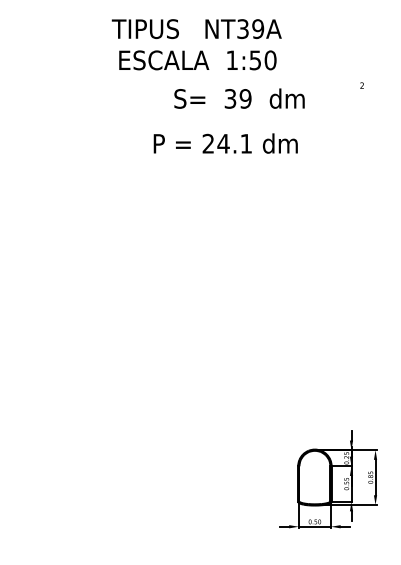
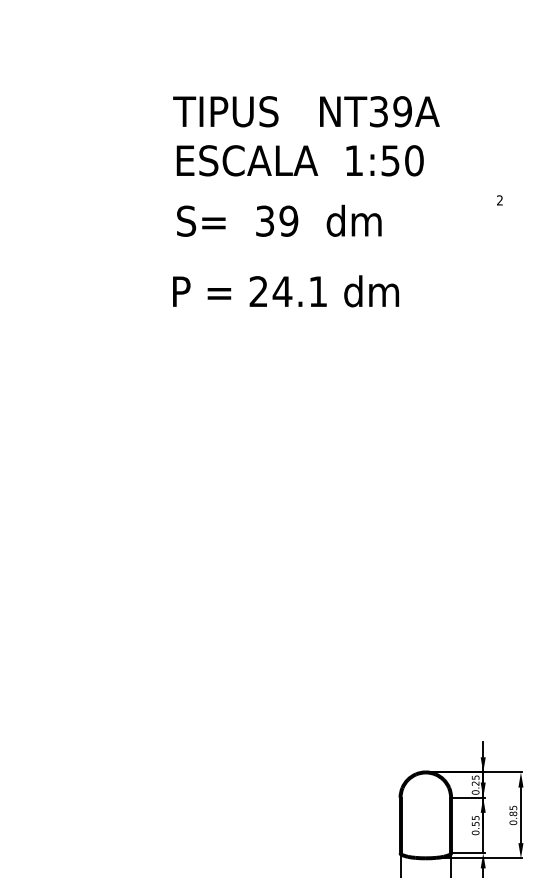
text: (196, 29) -> (305, 112), moved
text: (197, 60) -> (299, 160), moved
text: (239, 98) -> (279, 220), moved

